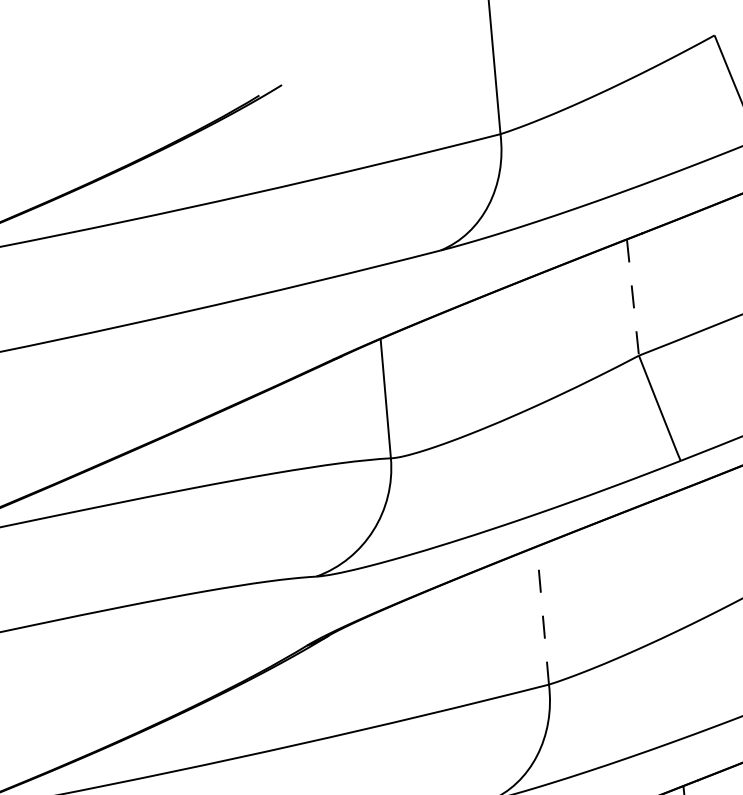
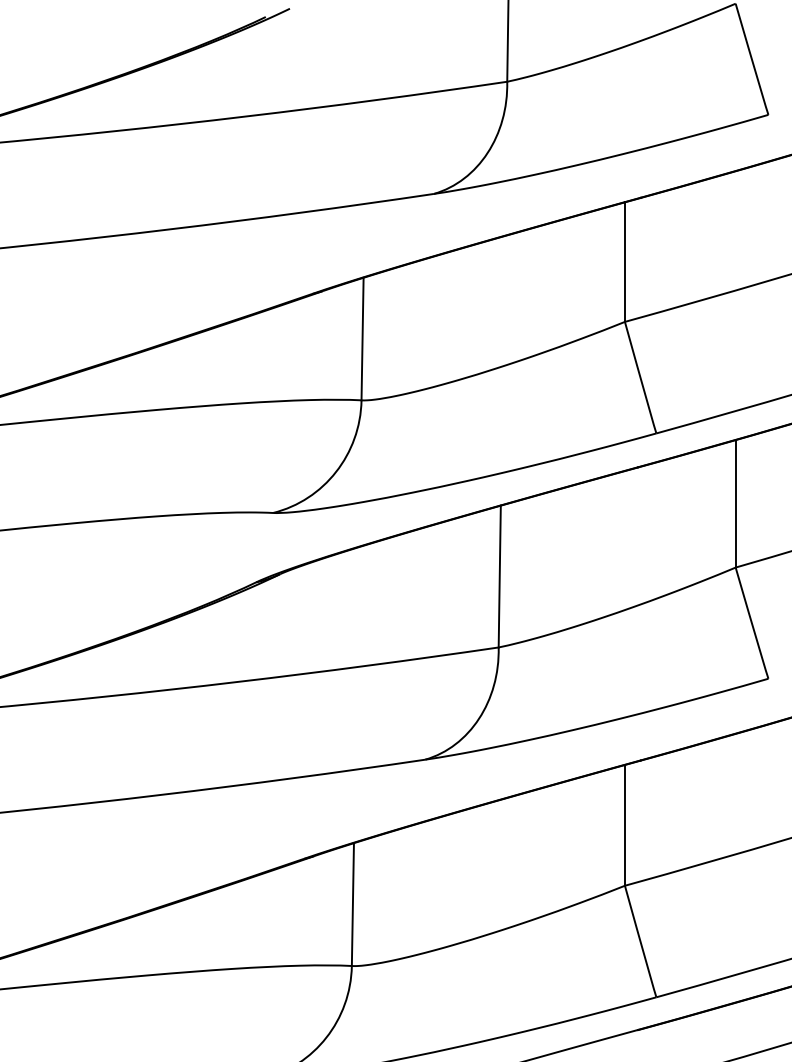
line: (632, 297) -> (624, 262), dashed -> solid
line: (542, 615) -> (499, 576), dashed -> solid

